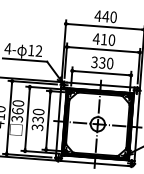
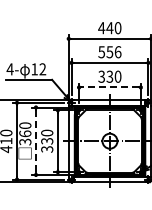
text: (103, 39) -> (109, 52), 410 -> 556
line: (101, 73) -> (109, 87), solid -> dashed
line: (27, 119) -> (36, 141), solid -> dashed

